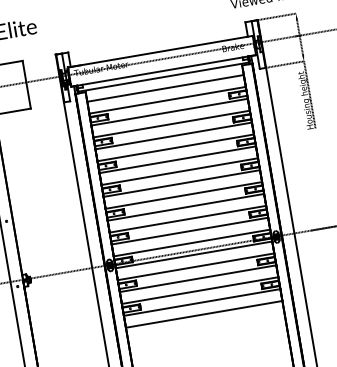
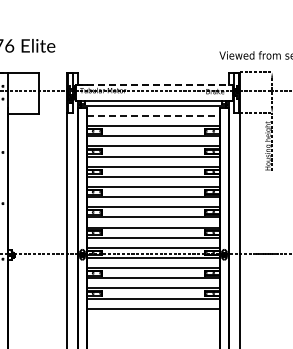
line: (160, 51) -> (154, 84), solid -> dashed
line: (165, 88) -> (153, 116), solid -> dashed

